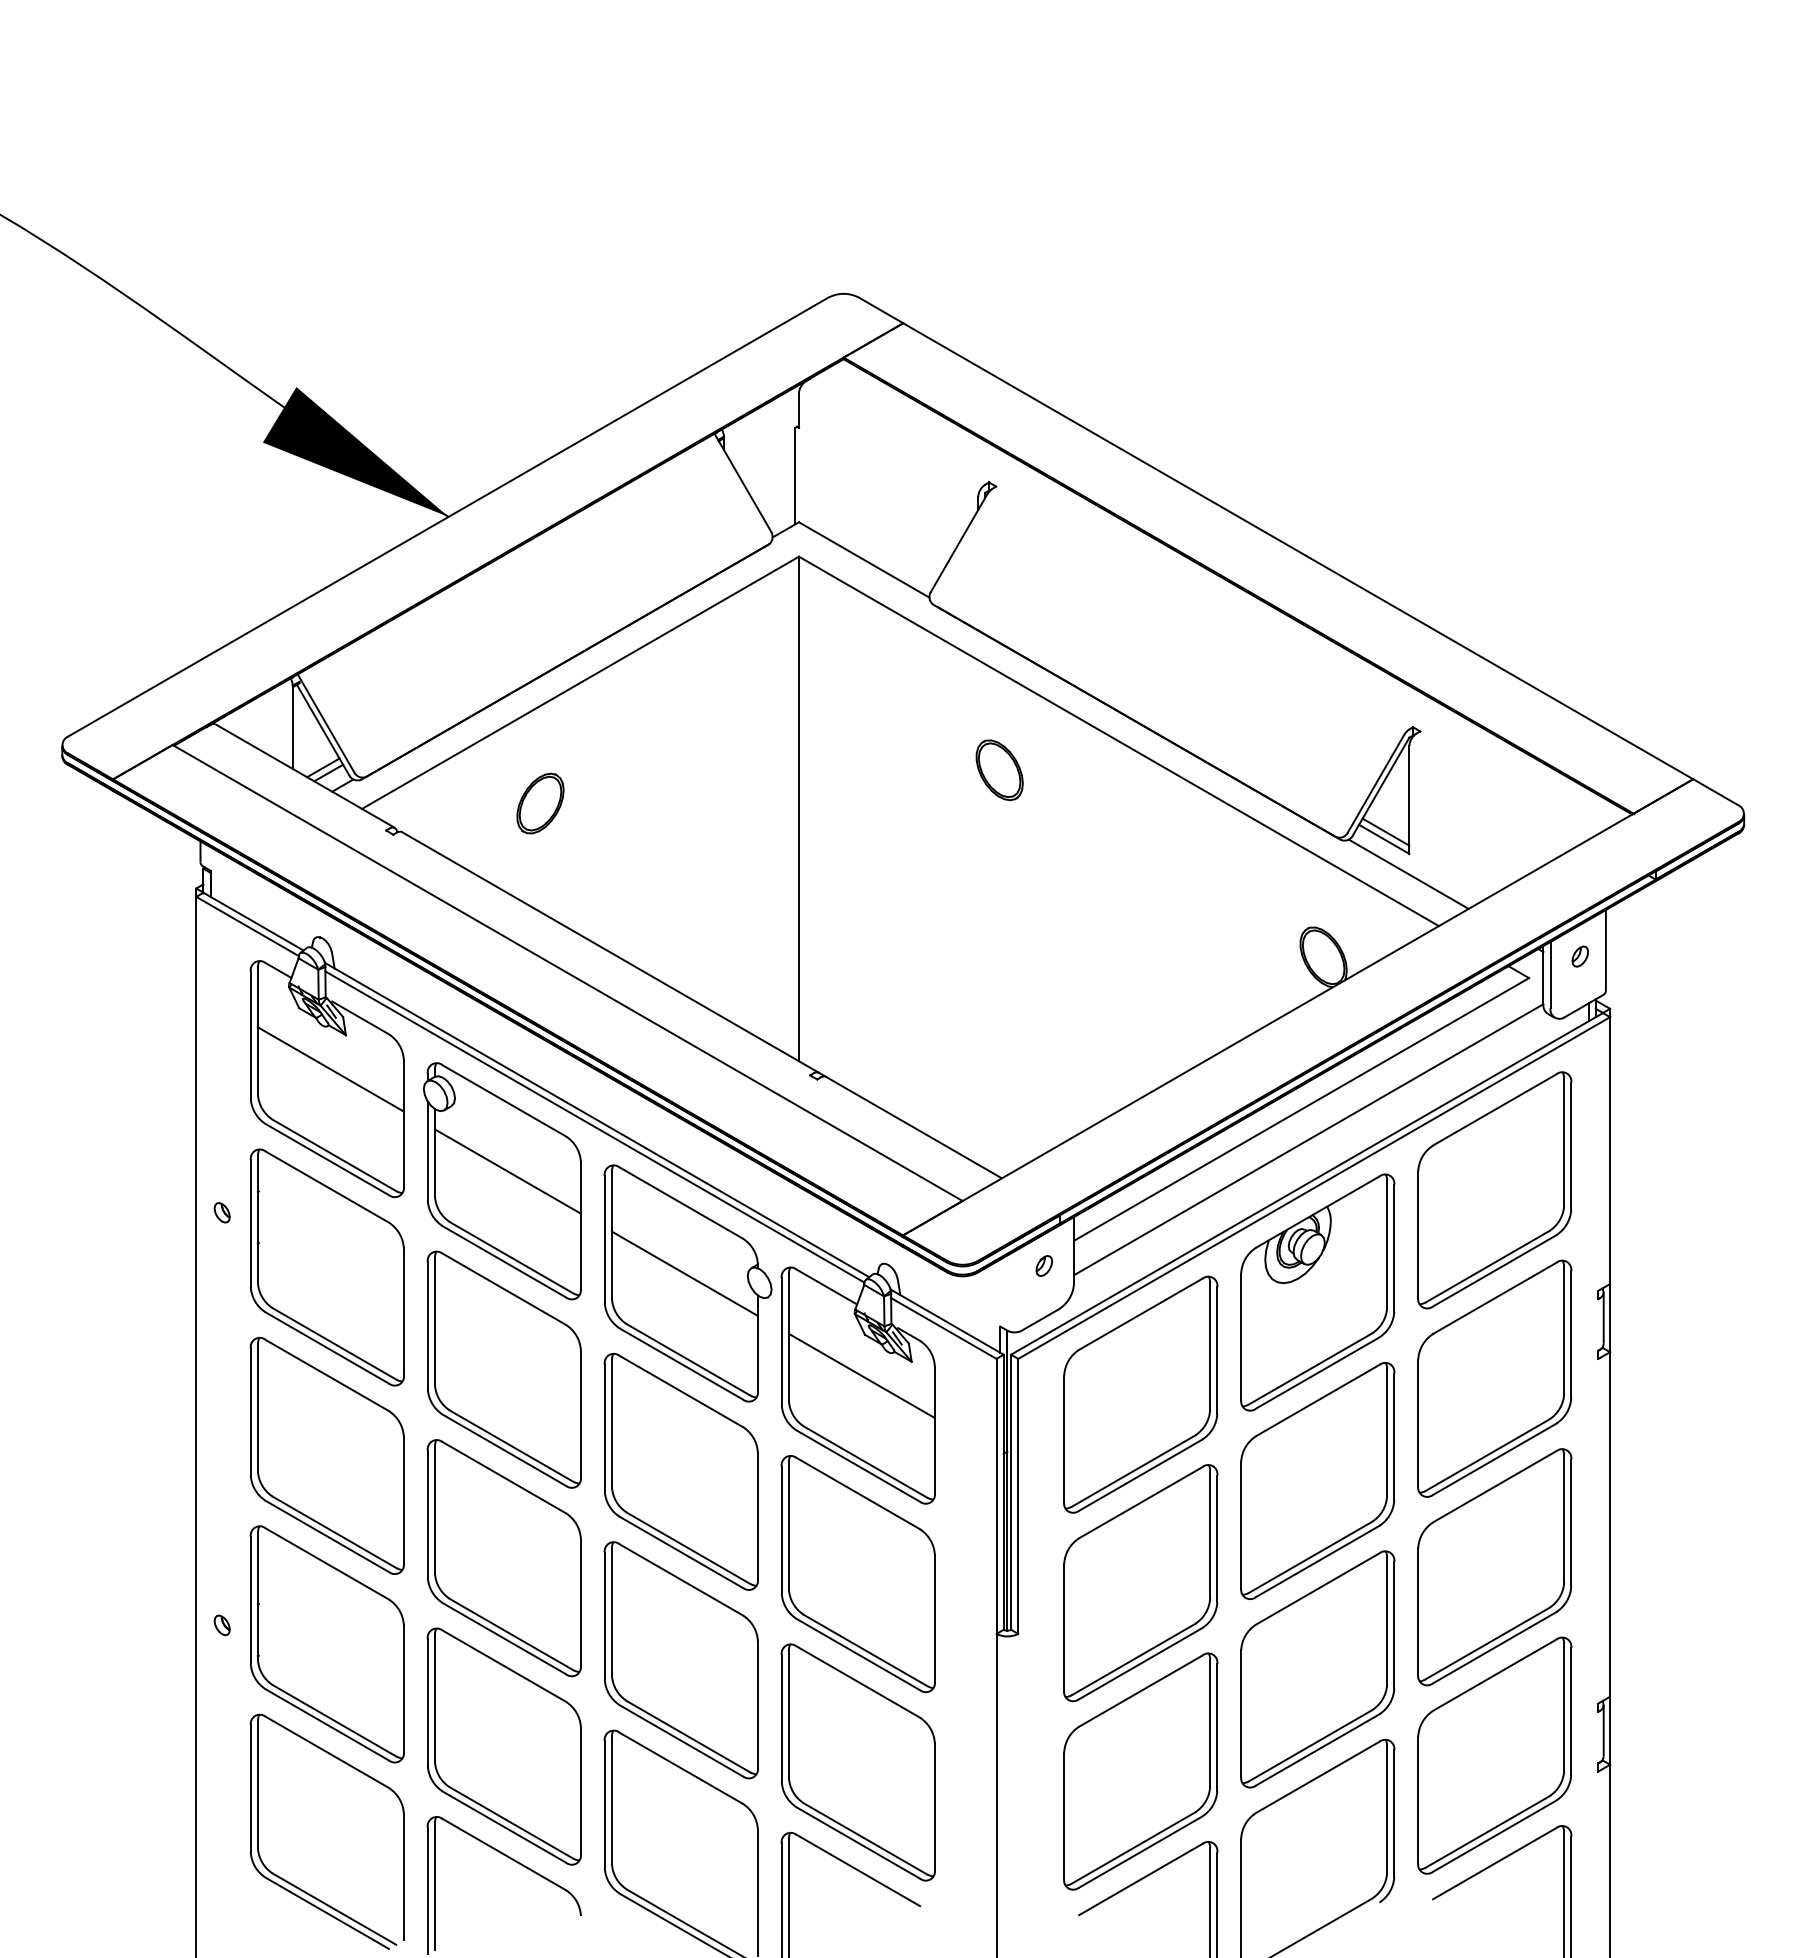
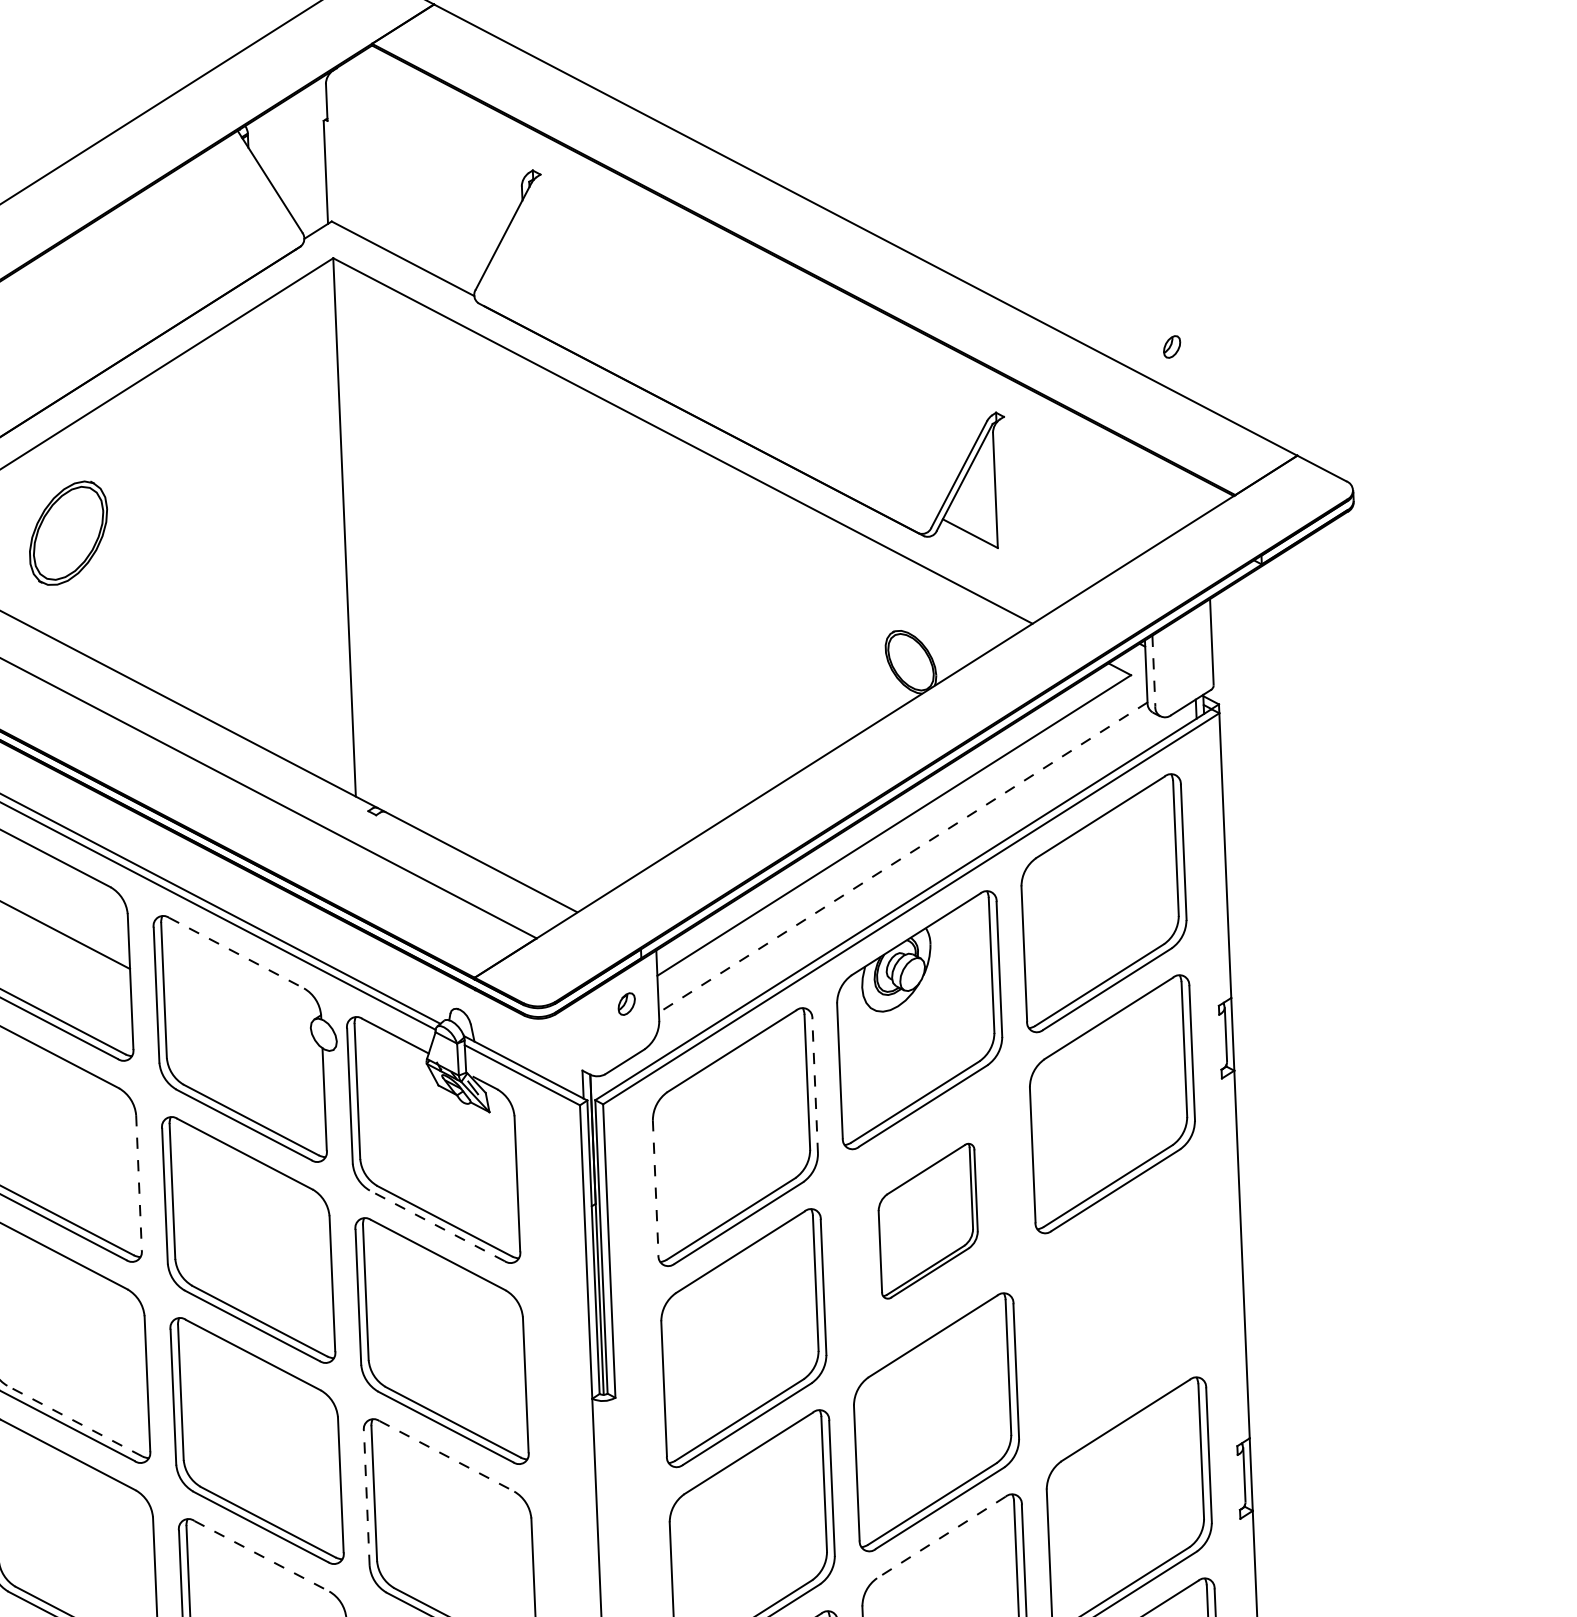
part: (999, 770) -> (556, 477), removed
part: (540, 803) -> (68, 533), size x1.6
line: (1385, 831) -> (971, 525), removed
line: (1408, 873) -> (997, 568), removed
part: (1579, 956) -> (1171, 346), moved
line: (1550, 975) -> (1153, 671), solid -> dashed
line: (1308, 1139) -> (902, 857), solid -> dashed
line: (681, 1203) -> (236, 953), solid -> dashed
line: (684, 1273) -> (243, 1028), removed
line: (1217, 1349) -> (815, 1085), solid -> dashed
line: (861, 1375) -> (436, 1129), removed
line: (580, 1414) -> (138, 1183), solid -> dashed
line: (1064, 1439) -> (656, 1188), solid -> dashed
line: (857, 1465) -> (436, 1225), solid -> dashed
part: (1317, 1480) -> (927, 1220), size x0.6
part: (1494, 1567) -> (1120, 1305), removed
line: (511, 1634) -> (74, 1421), solid -> dashed
line: (858, 1682) -> (447, 1456), solid -> dashed
line: (781, 1717) -> (366, 1497), solid -> dashed
line: (681, 1768) -> (262, 1556), solid -> dashed
line: (1317, 1777) -> (941, 1537), solid -> dashed

